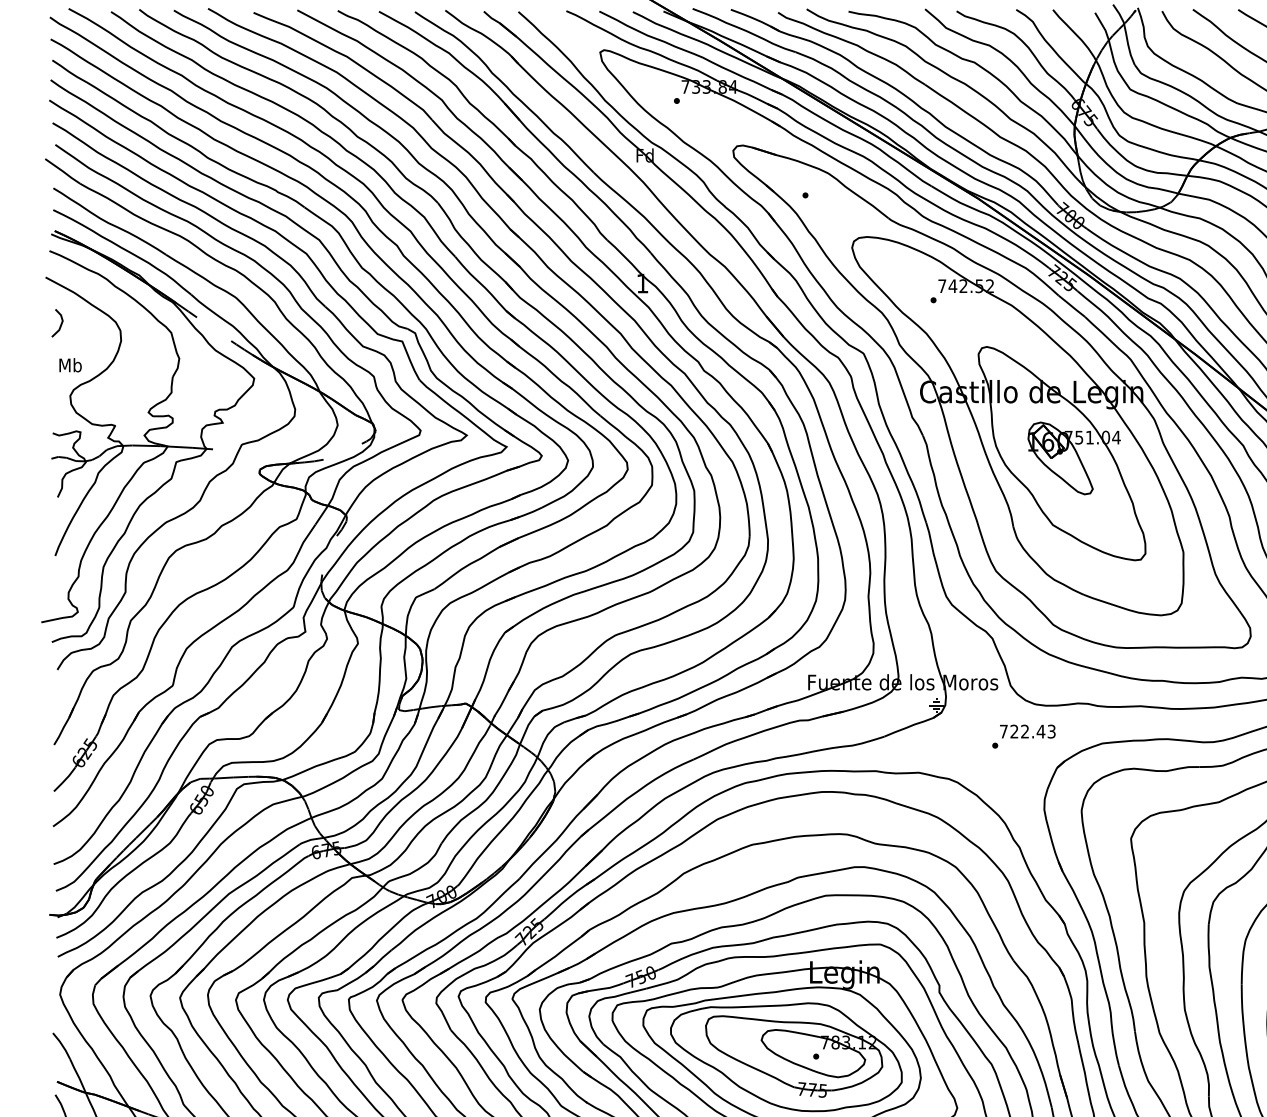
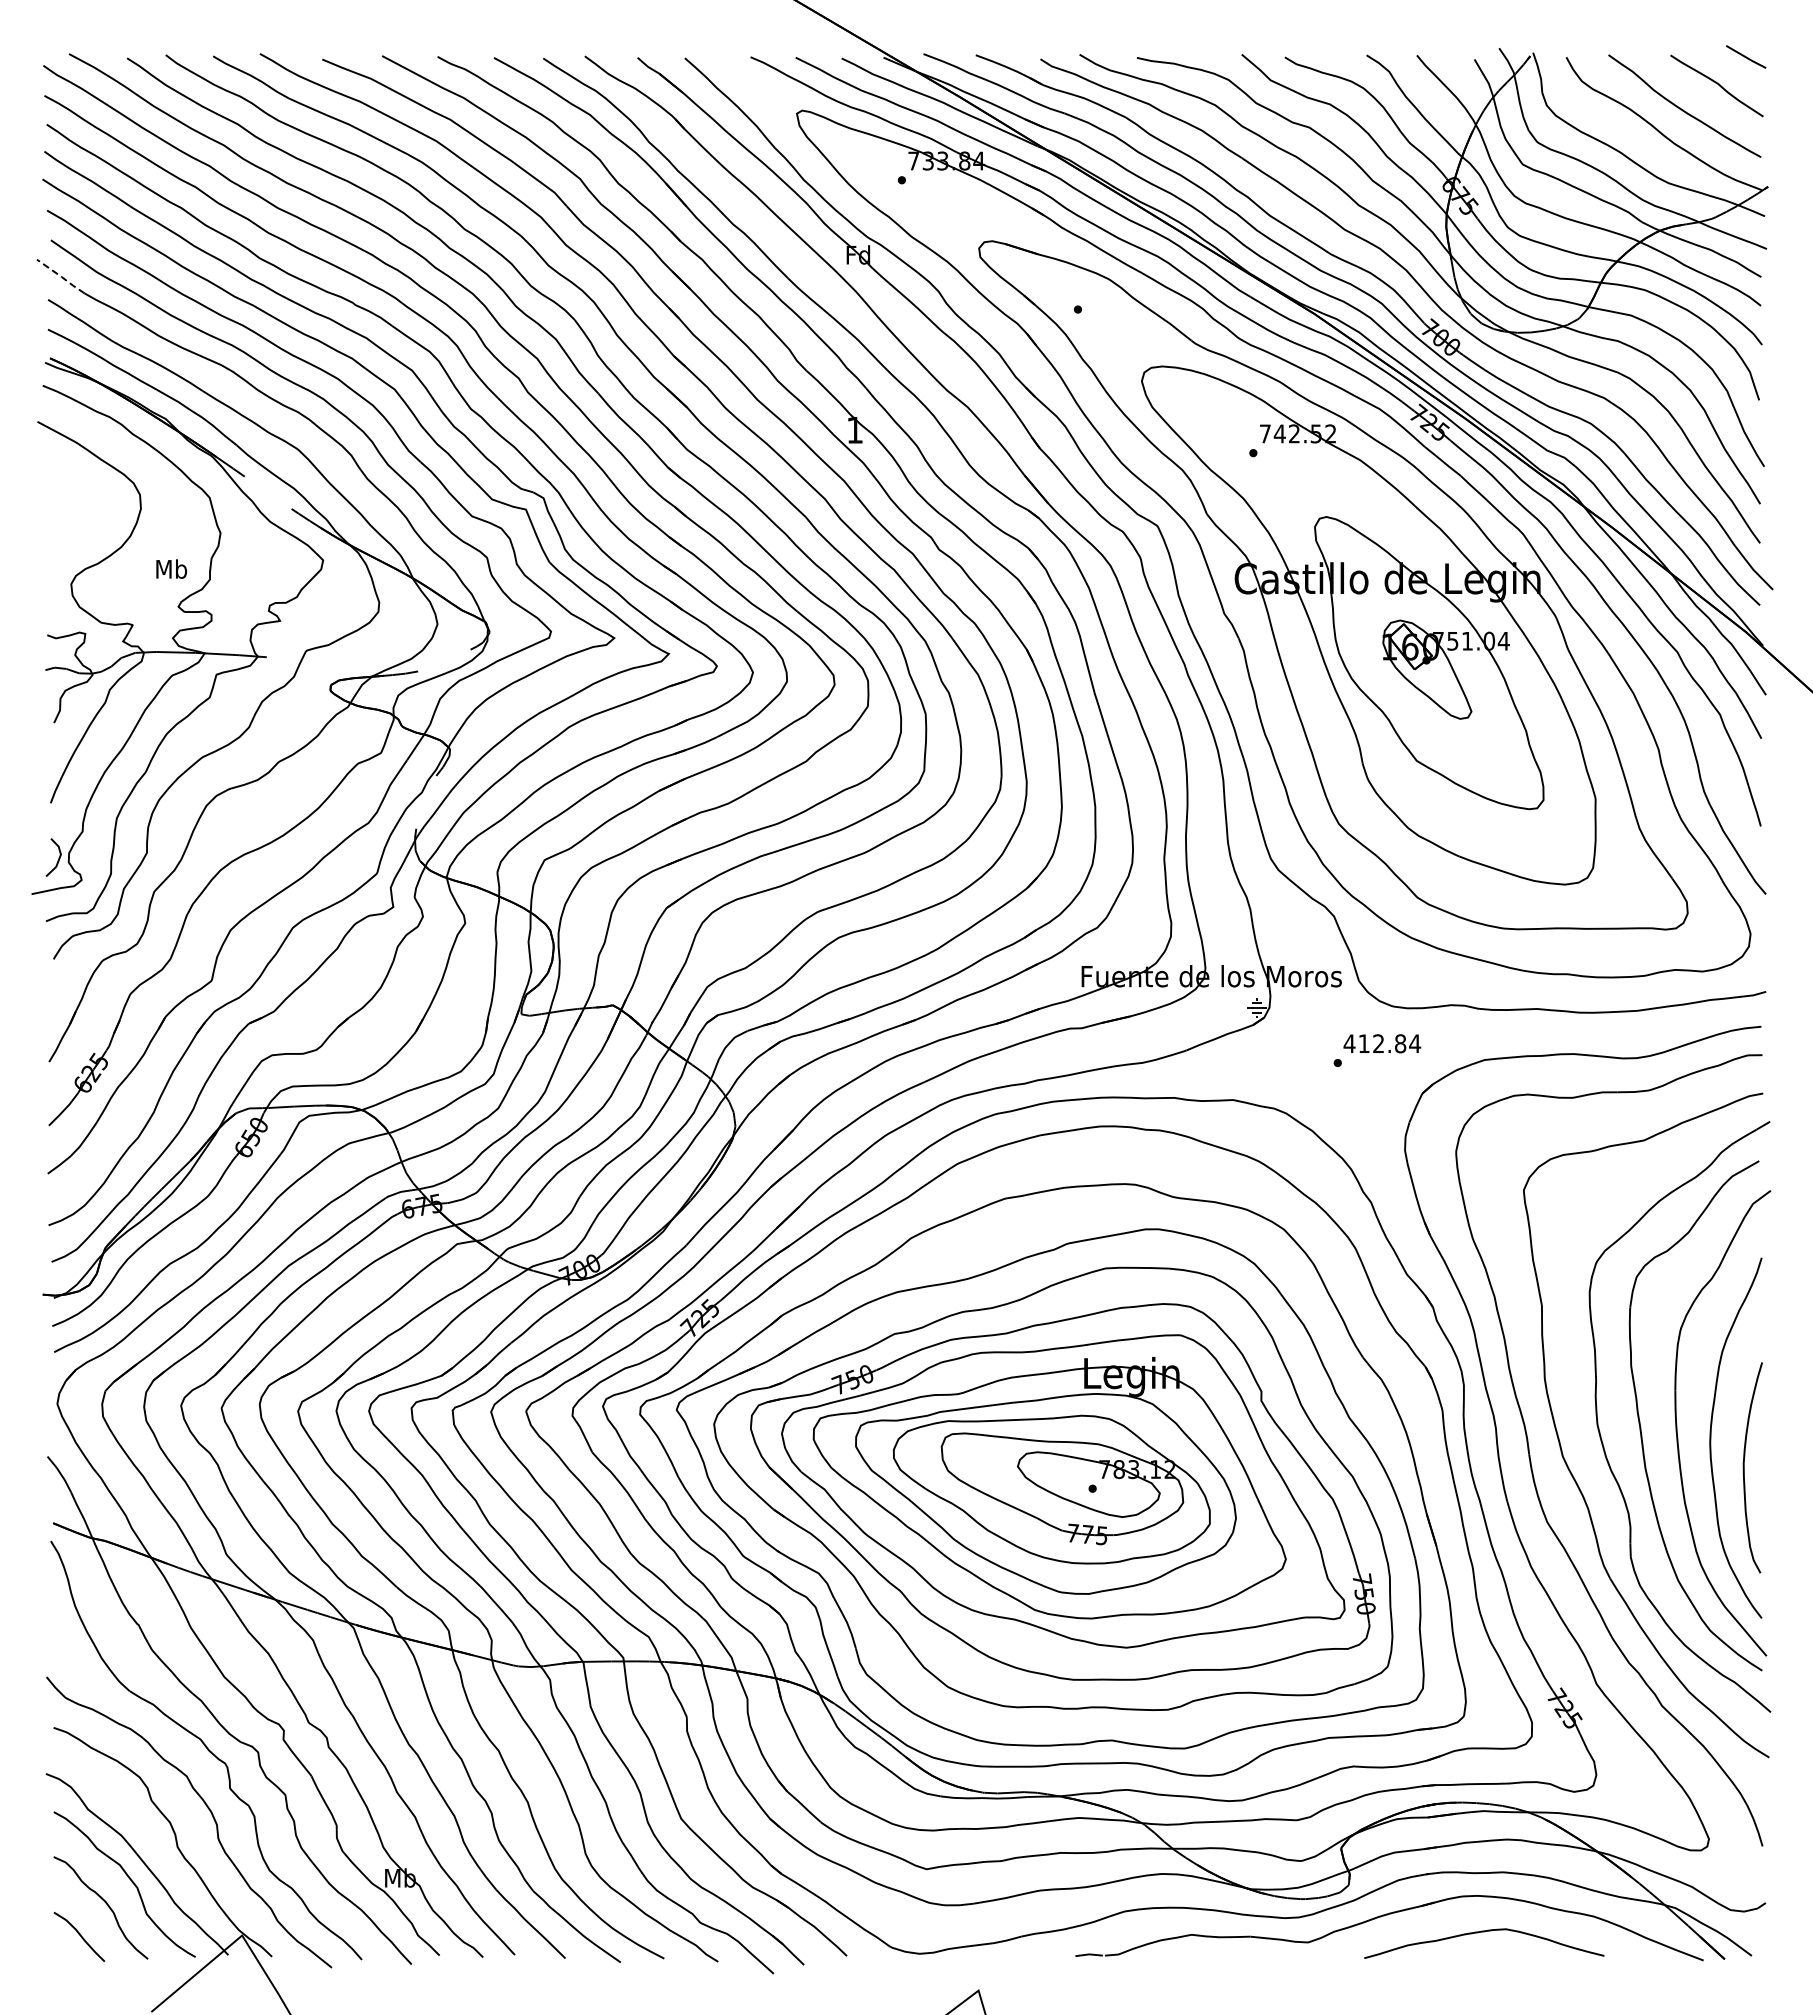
line: (63, 172) -> (61, 277), solid -> dashed
curve: (60, 323) -> (58, 857), moved
text: (70, 364) -> (171, 568), moved
text: (1027, 731) -> (1382, 1043), 722.43 -> 412.84

